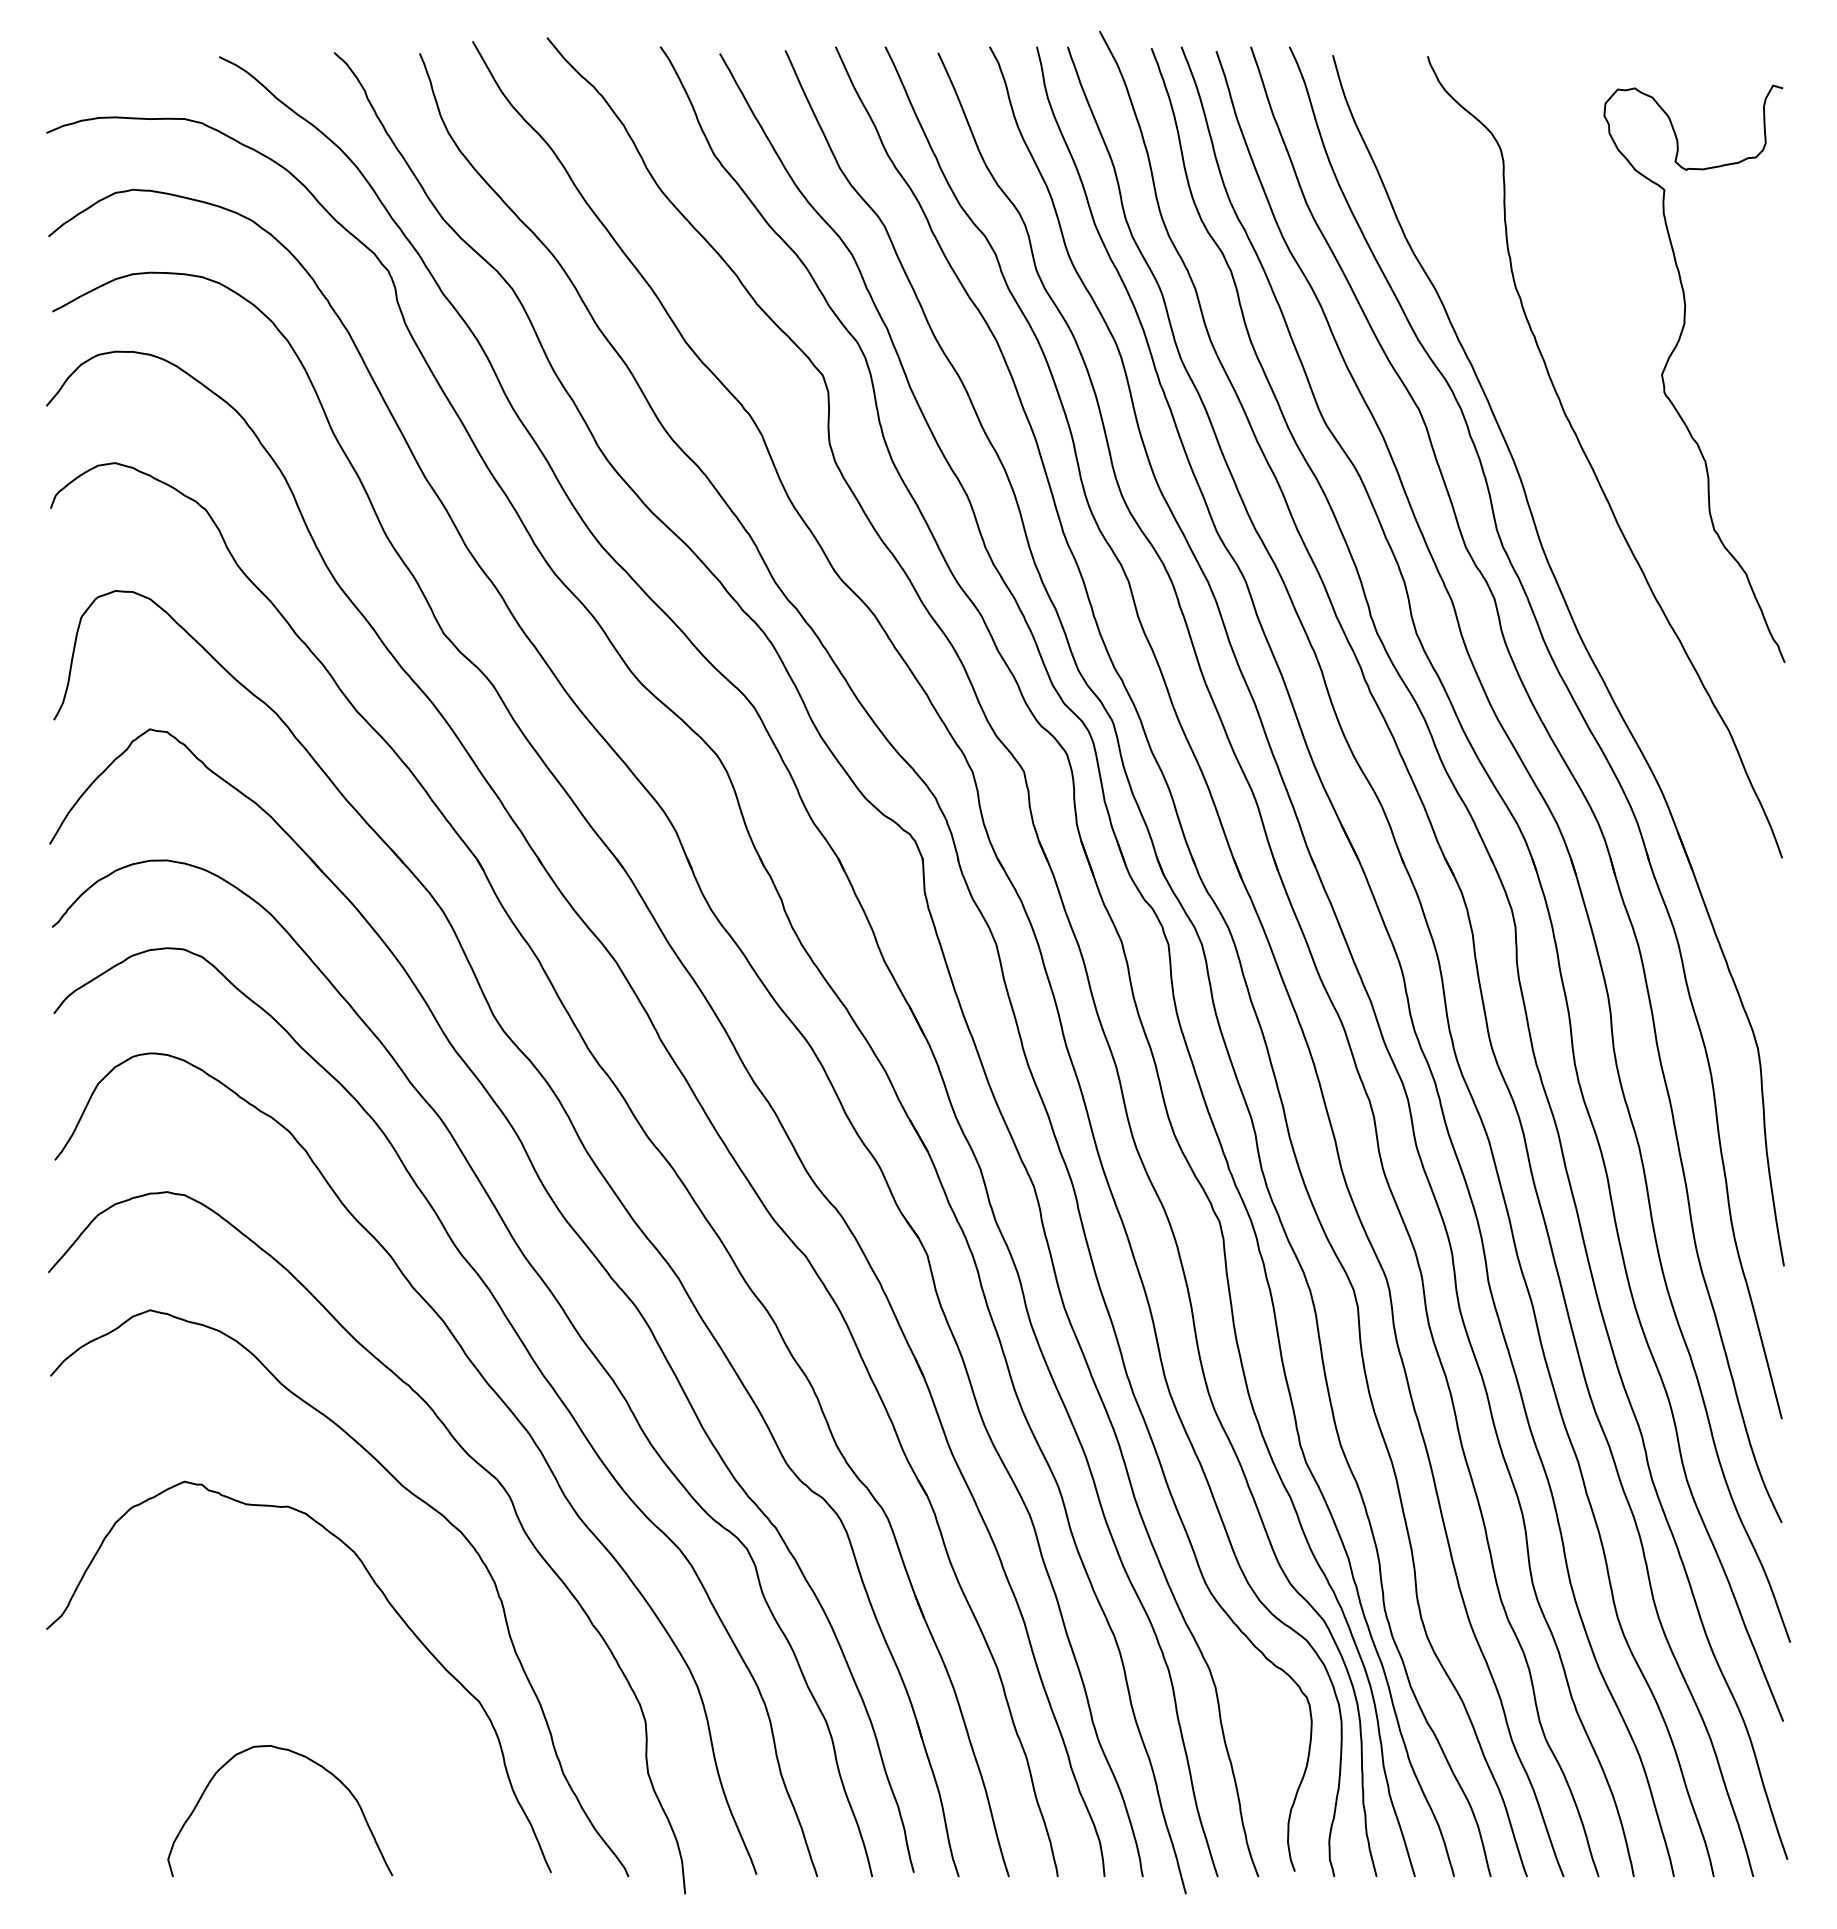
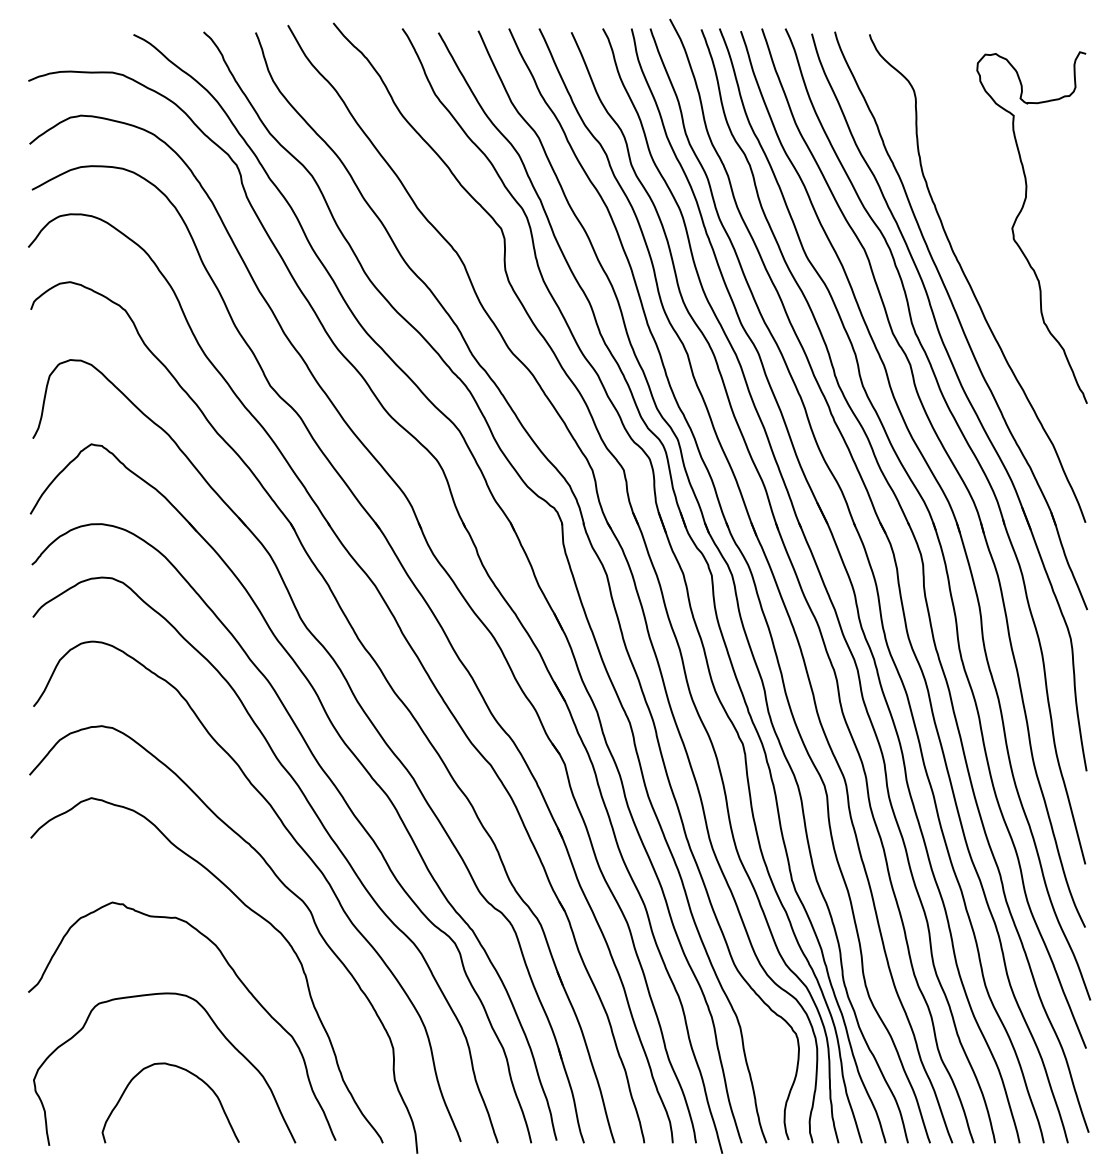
part: (1578, 526) -> (961, 320), added
curve: (356, 1690) -> (217, 1029), added

